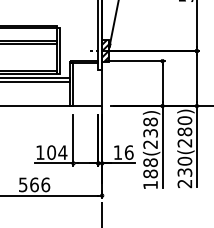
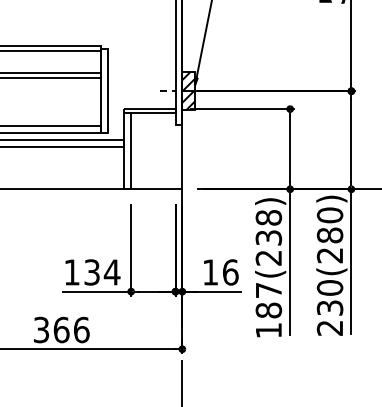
text: (51, 152) -> (91, 272), 104 -> 134
text: (150, 162) -> (268, 290), 188(238) -> 187(238)
text: (23, 184) -> (41, 329), 566 -> 366

